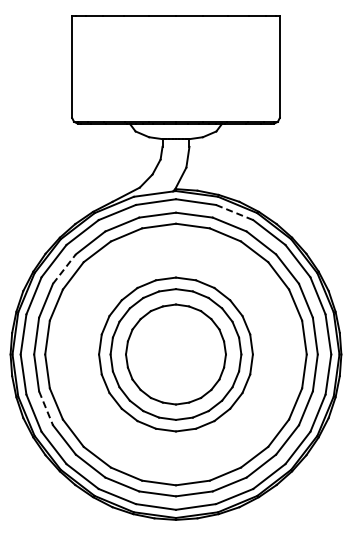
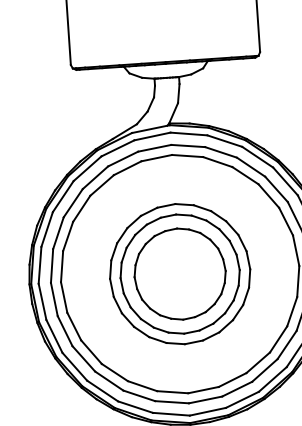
line: (235, 212) -> (225, 141), dashed -> solid
line: (64, 269) -> (73, 203), dashed -> solid
line: (46, 408) -> (65, 331), dashed -> solid

